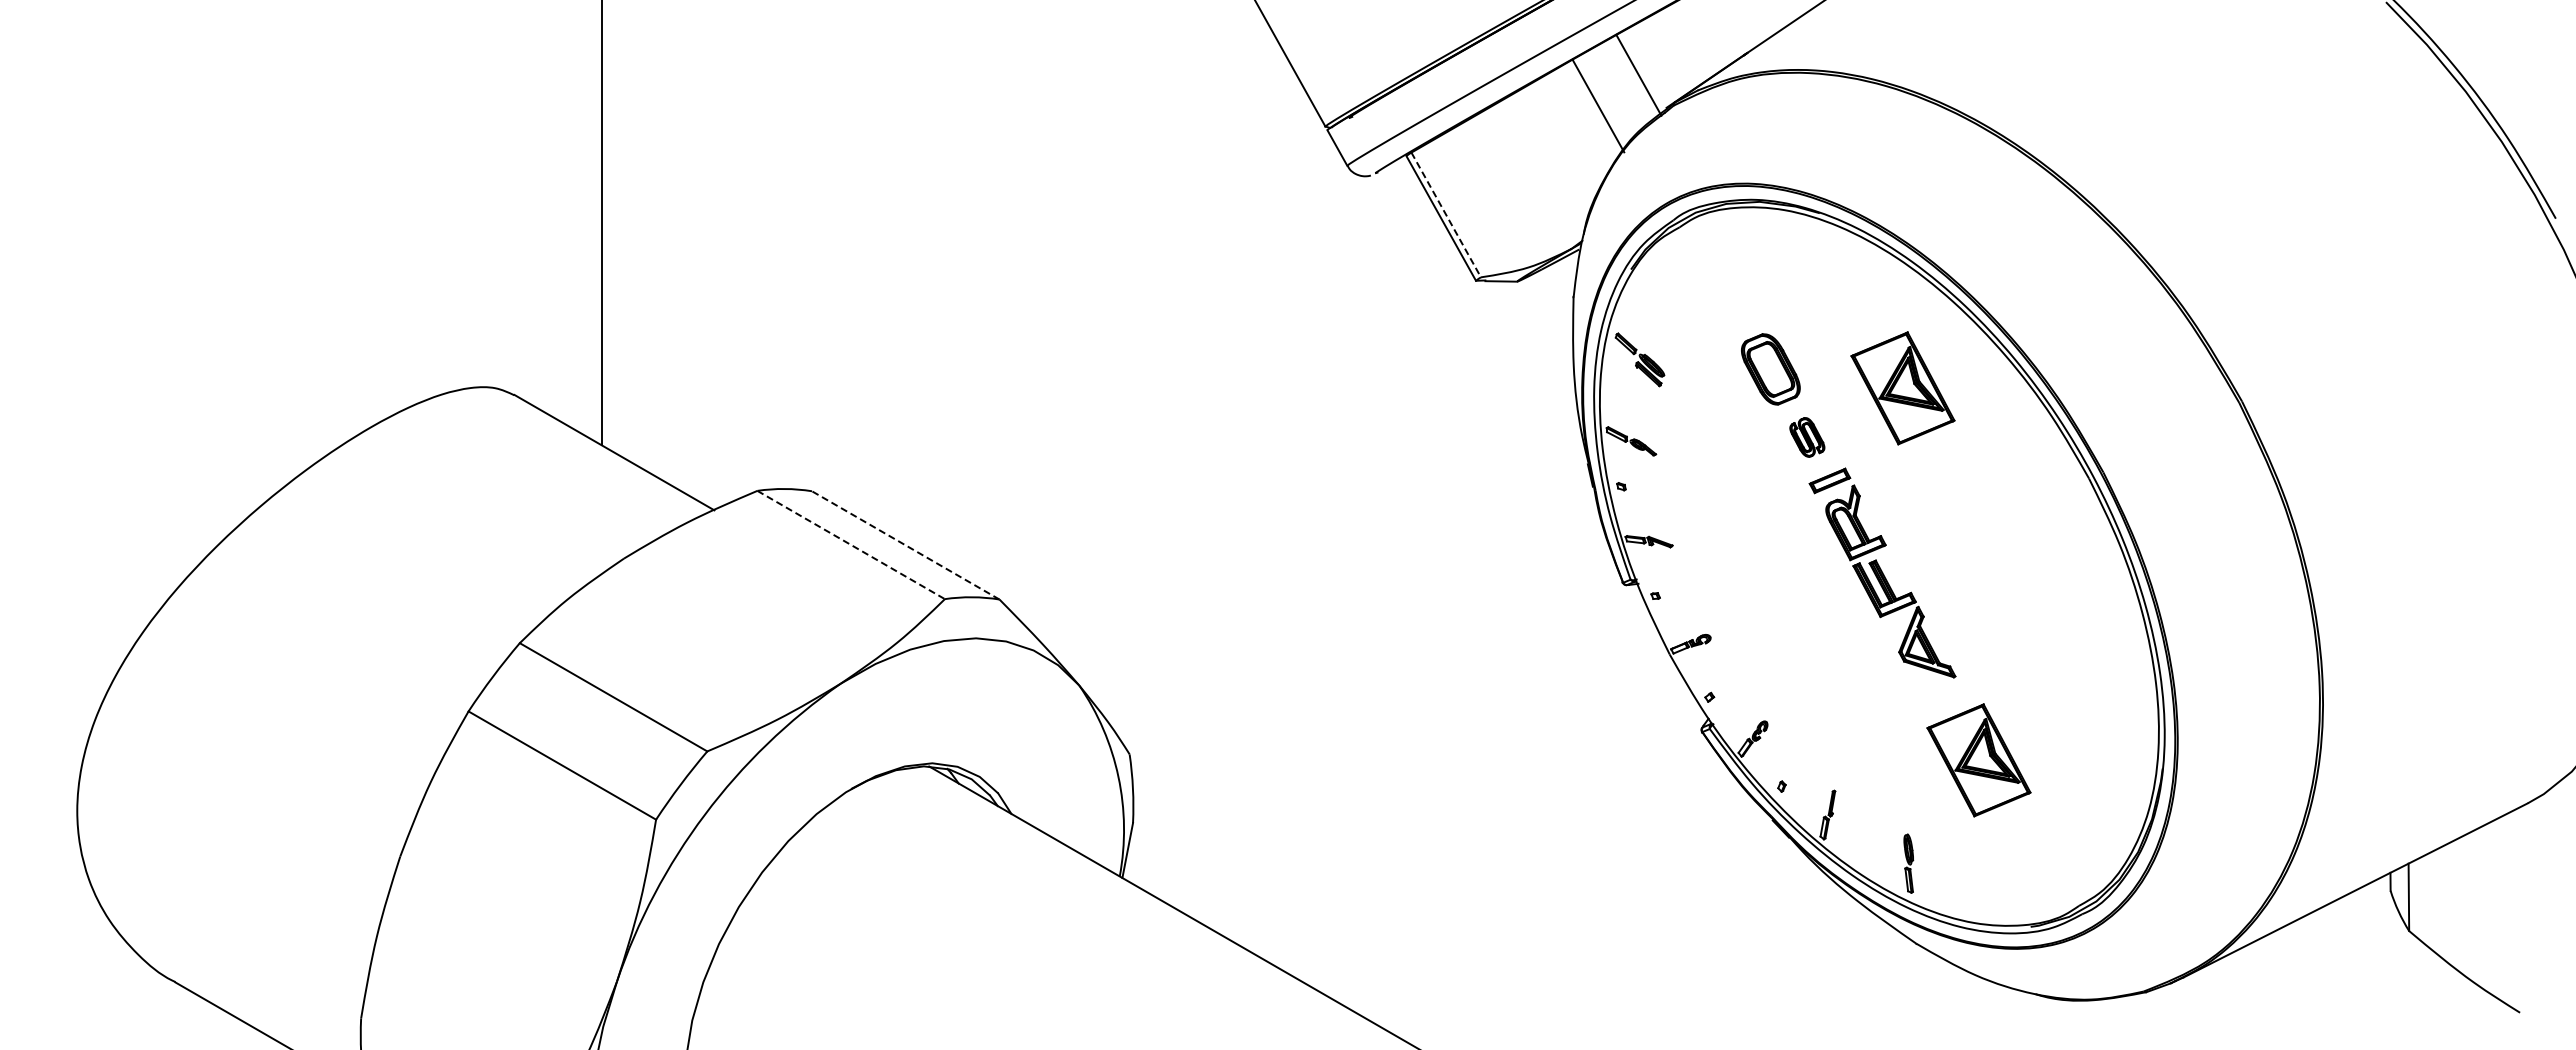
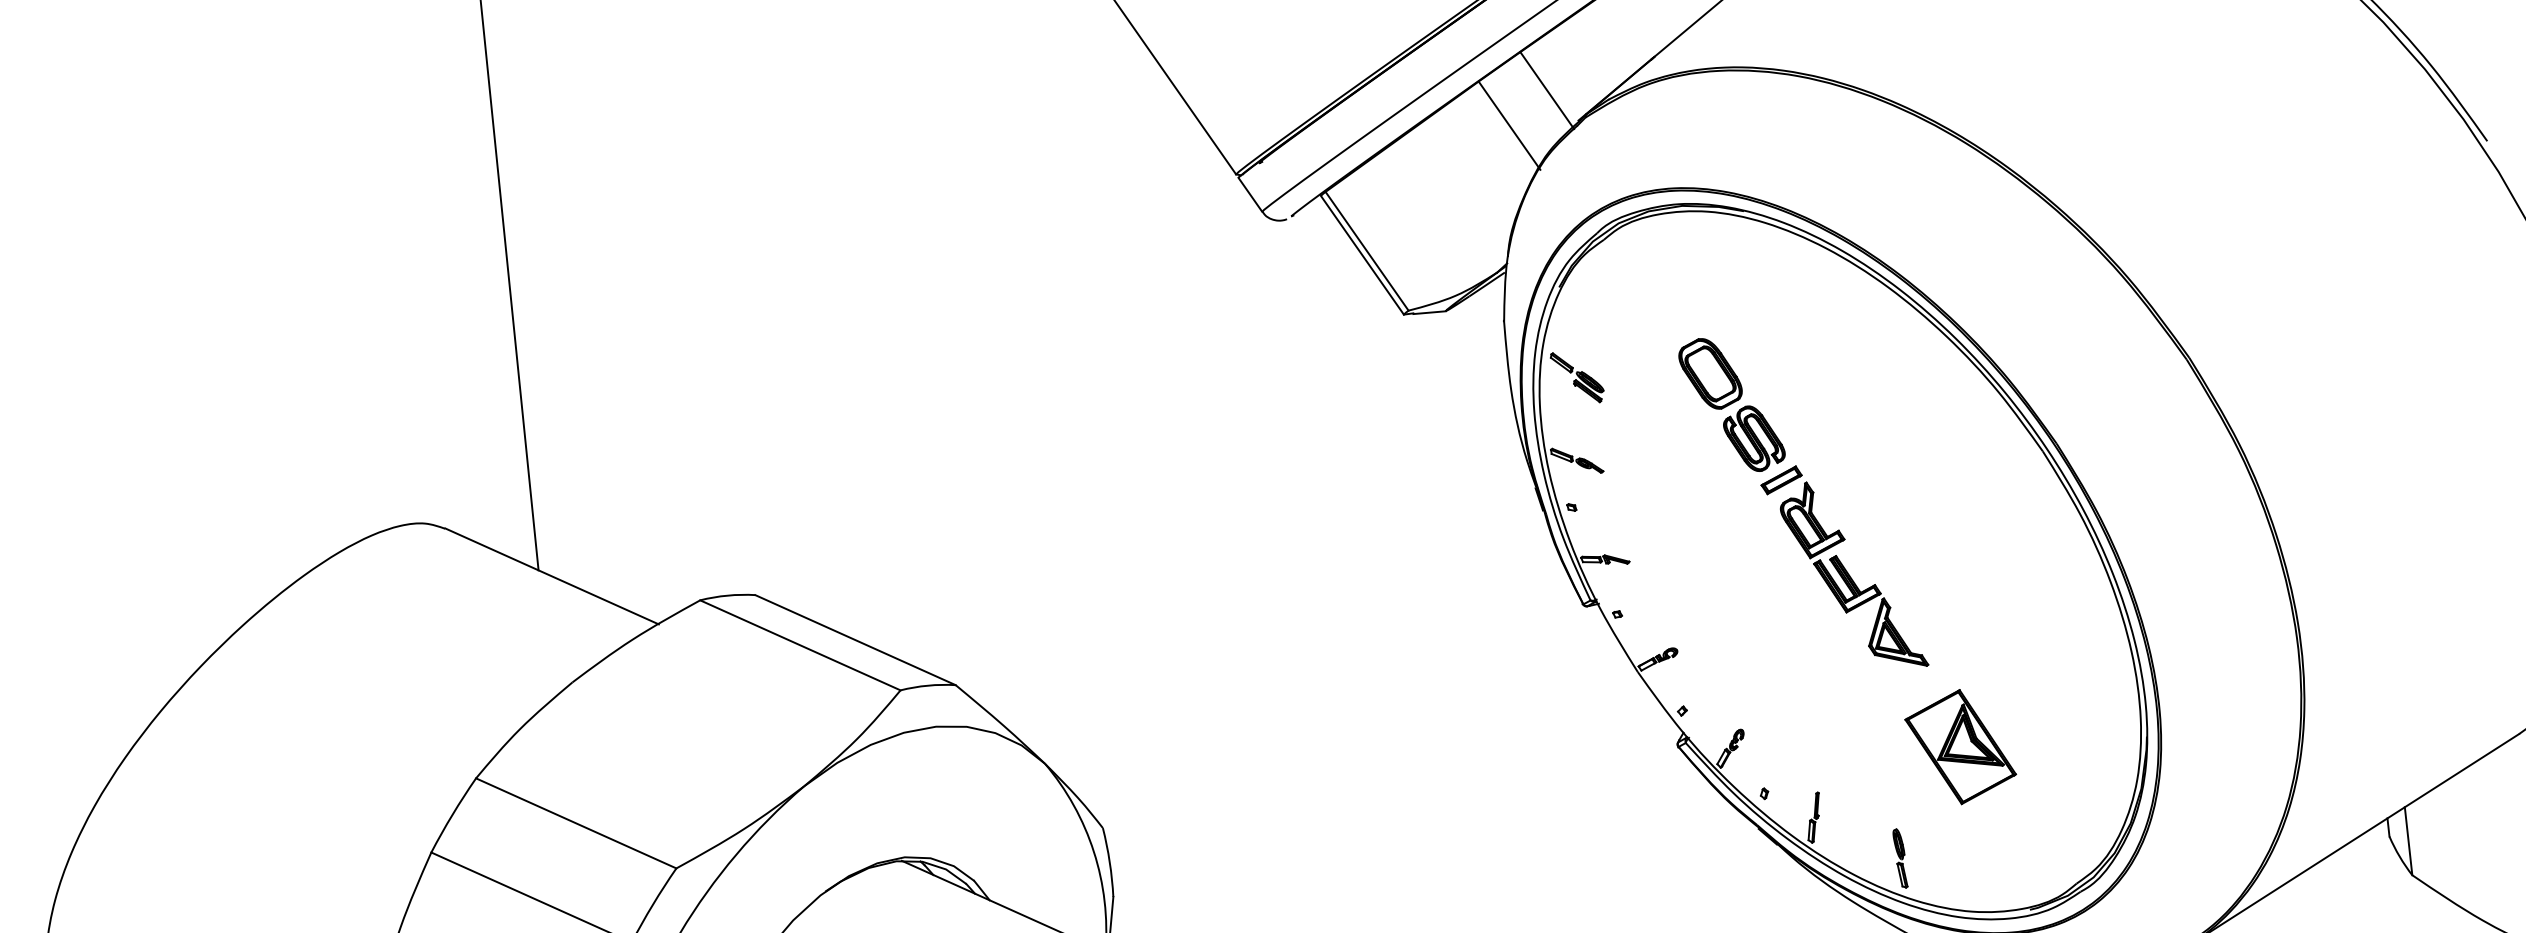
line: (1446, 215) -> (1367, 251), dashed -> solid
part: (1902, 388) -> (1845, 379), removed
part: (1807, 437) -> (1754, 438), size x1.67
line: (851, 545) -> (800, 645), dashed -> solid
line: (905, 545) -> (855, 640), dashed -> solid

